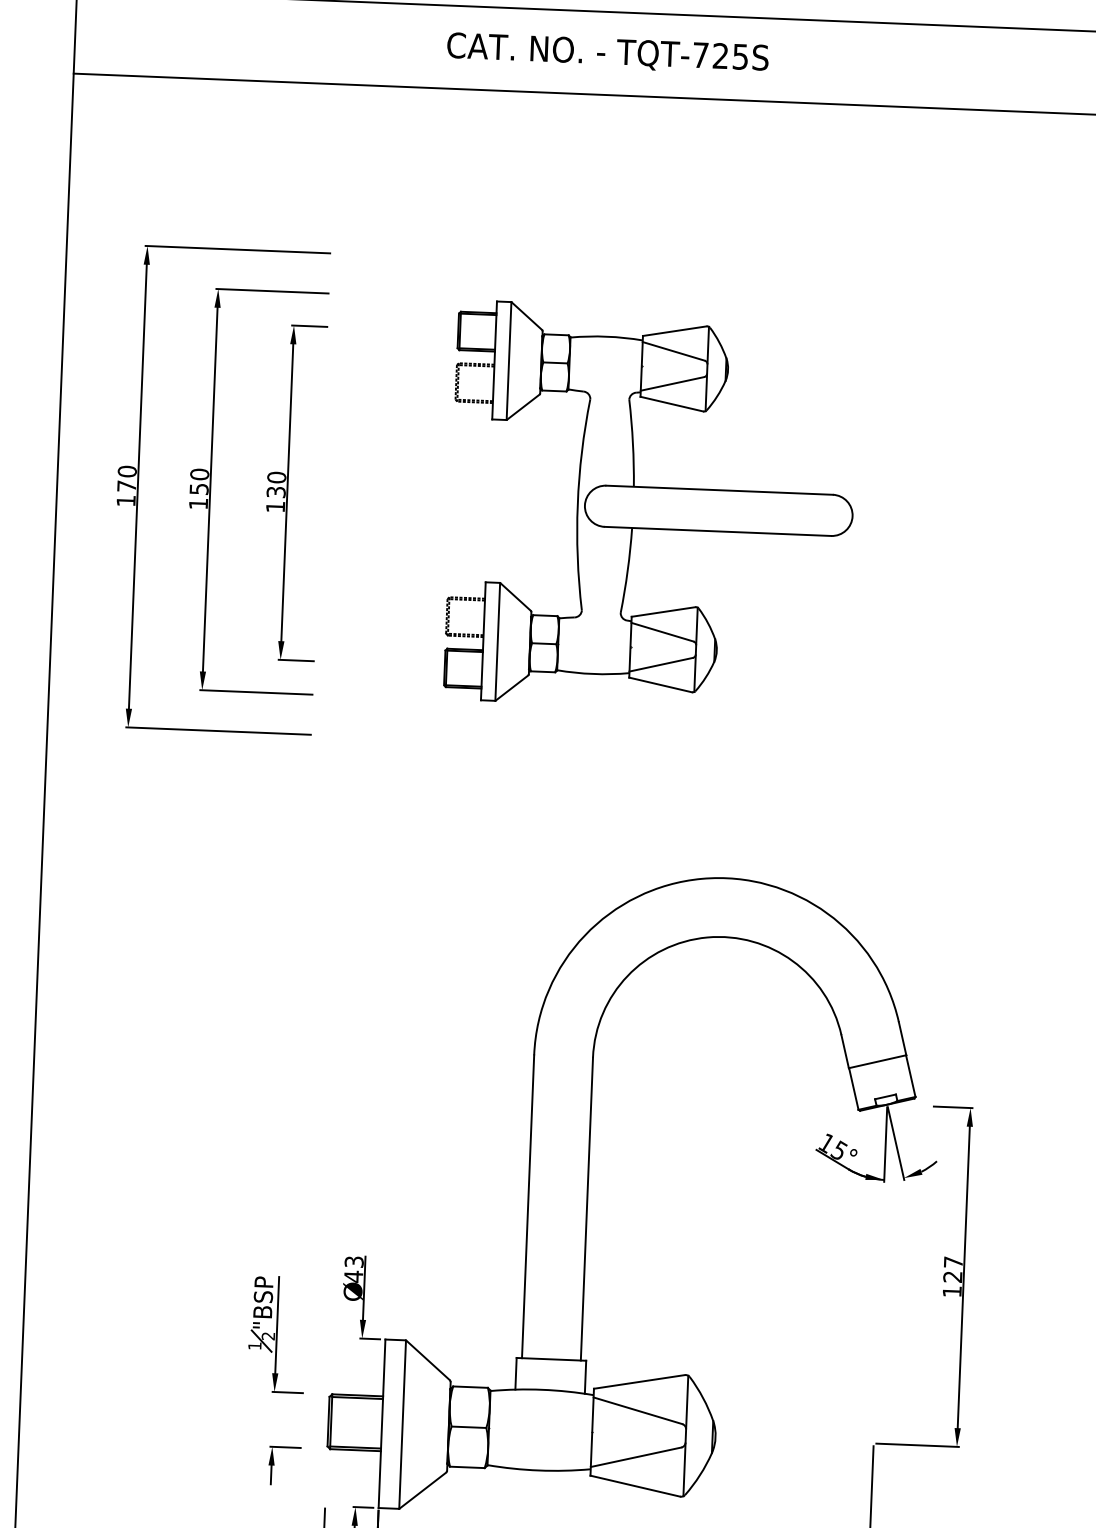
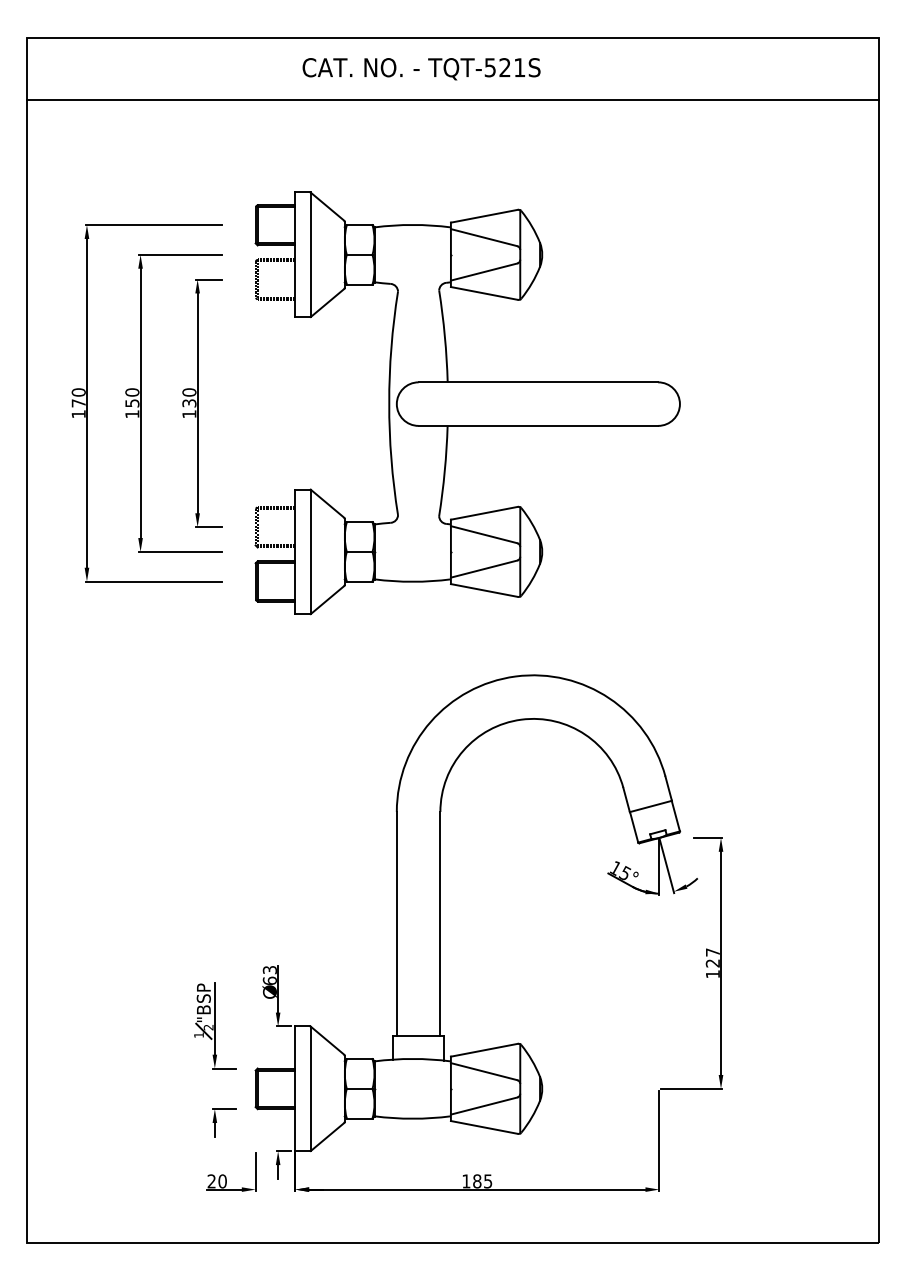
text: (719, 55) -> (504, 67), TQT-725S -> TQT-521S
part: (651, 507) -> (467, 403), size x1.43
text: (353, 1276) -> (269, 980), 43 -> 63

